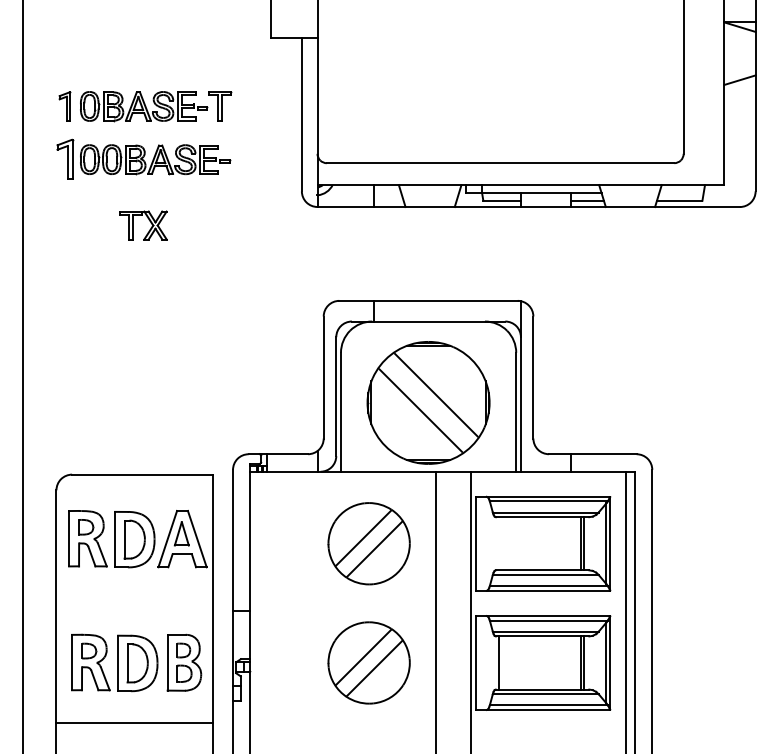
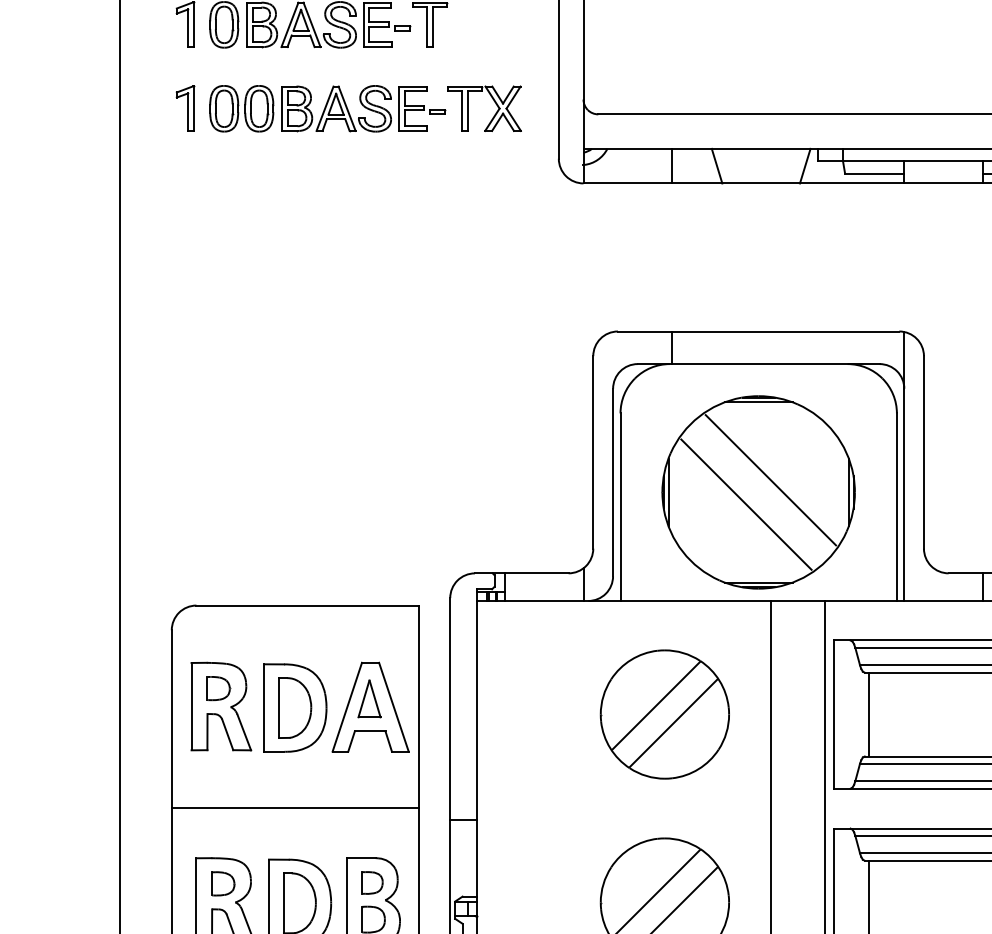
part: (64, 159) -> (184, 108), size x0.71
part: (149, 221) -> (493, 102), moved
line: (498, 543) -> (868, 714), added
line: (134, 602) -> (294, 807), added

